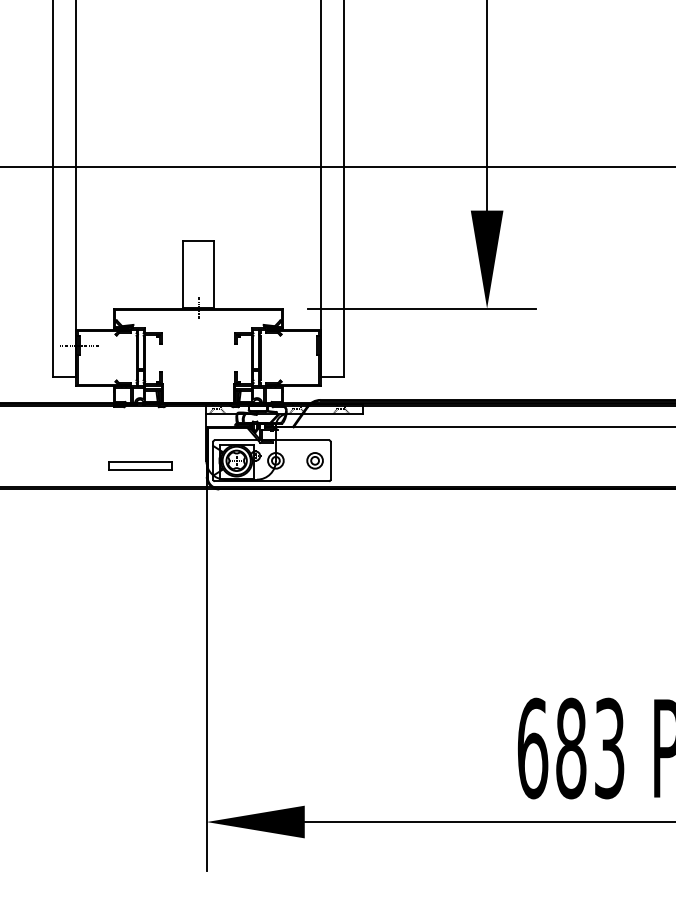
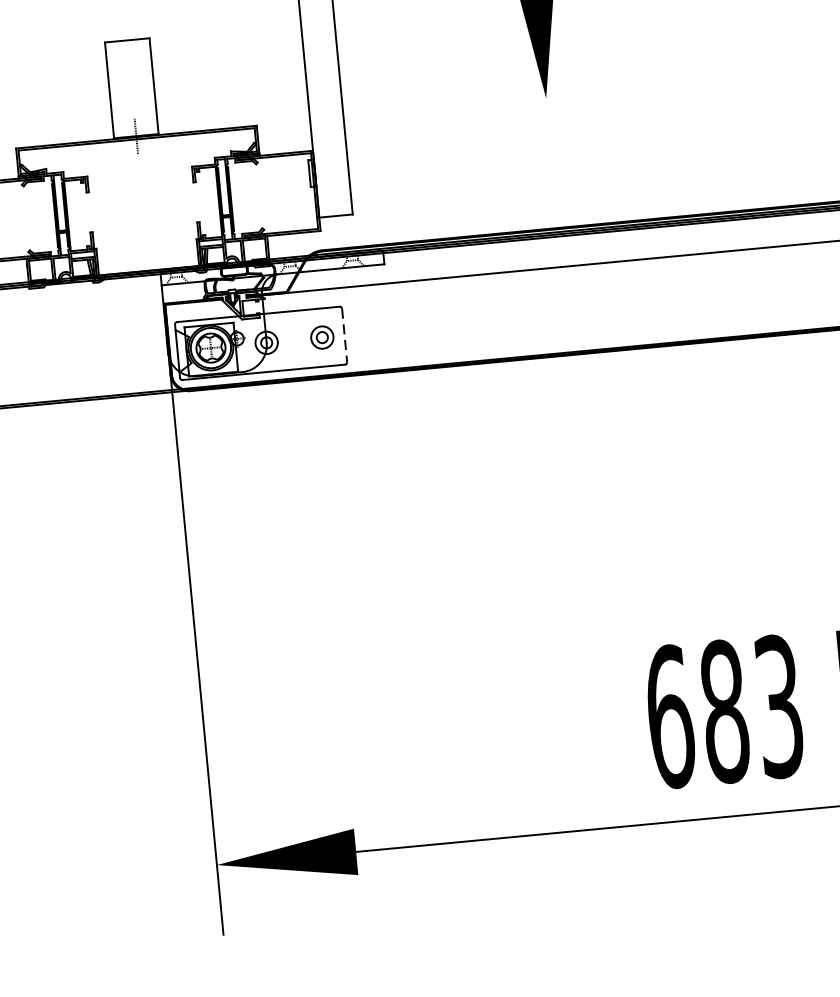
line: (421, 308) -> (452, 106), removed
line: (330, 460) -> (344, 335), solid -> dashed
part: (140, 465) -> (75, 367), removed

